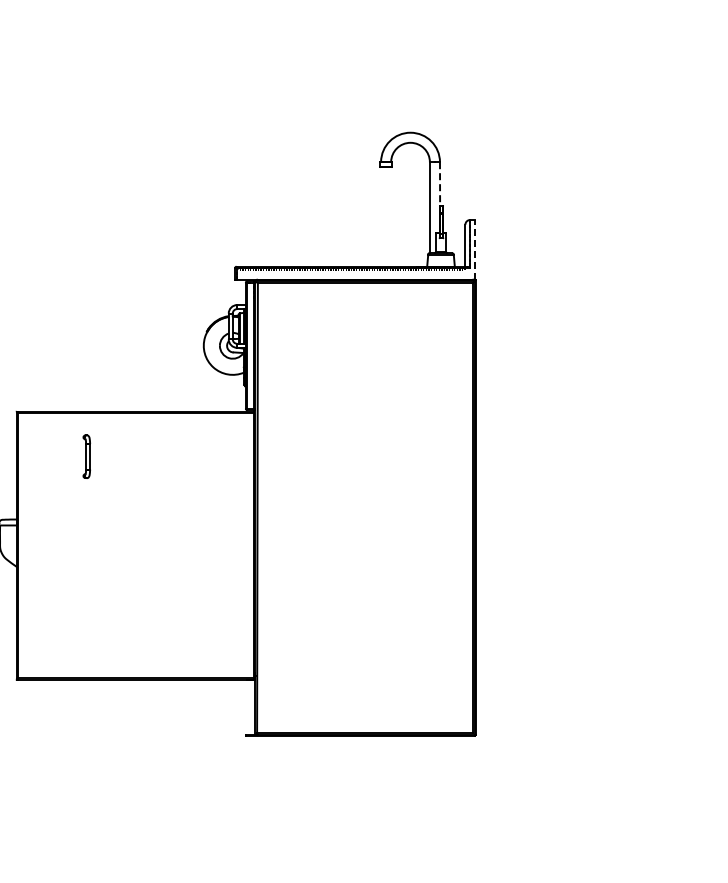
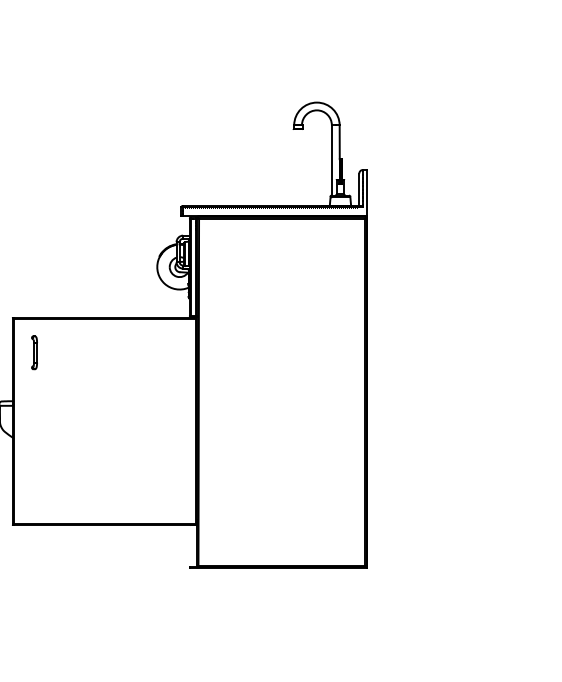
line: (440, 184) -> (340, 142), dashed -> solid
line: (474, 249) -> (366, 192), dashed -> solid
part: (86, 456) -> (34, 352), moved

